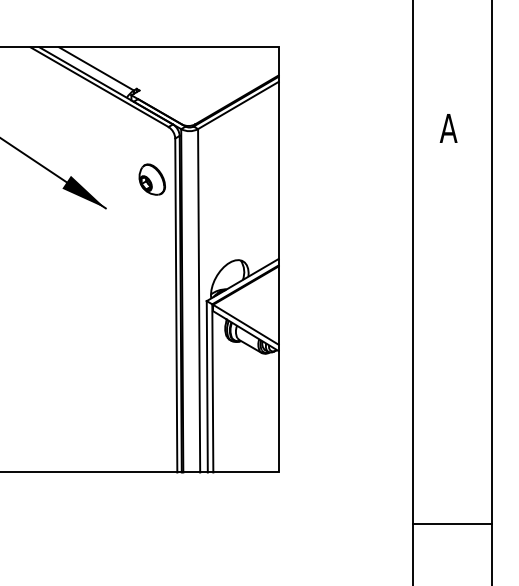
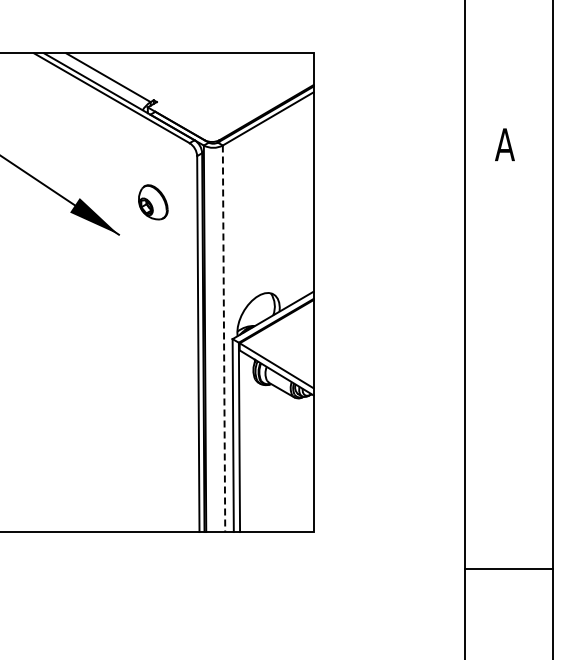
part: (152, 179) -> (153, 202), moved
line: (199, 301) -> (224, 339), solid -> dashed
line: (452, 524) -> (509, 569), moved

